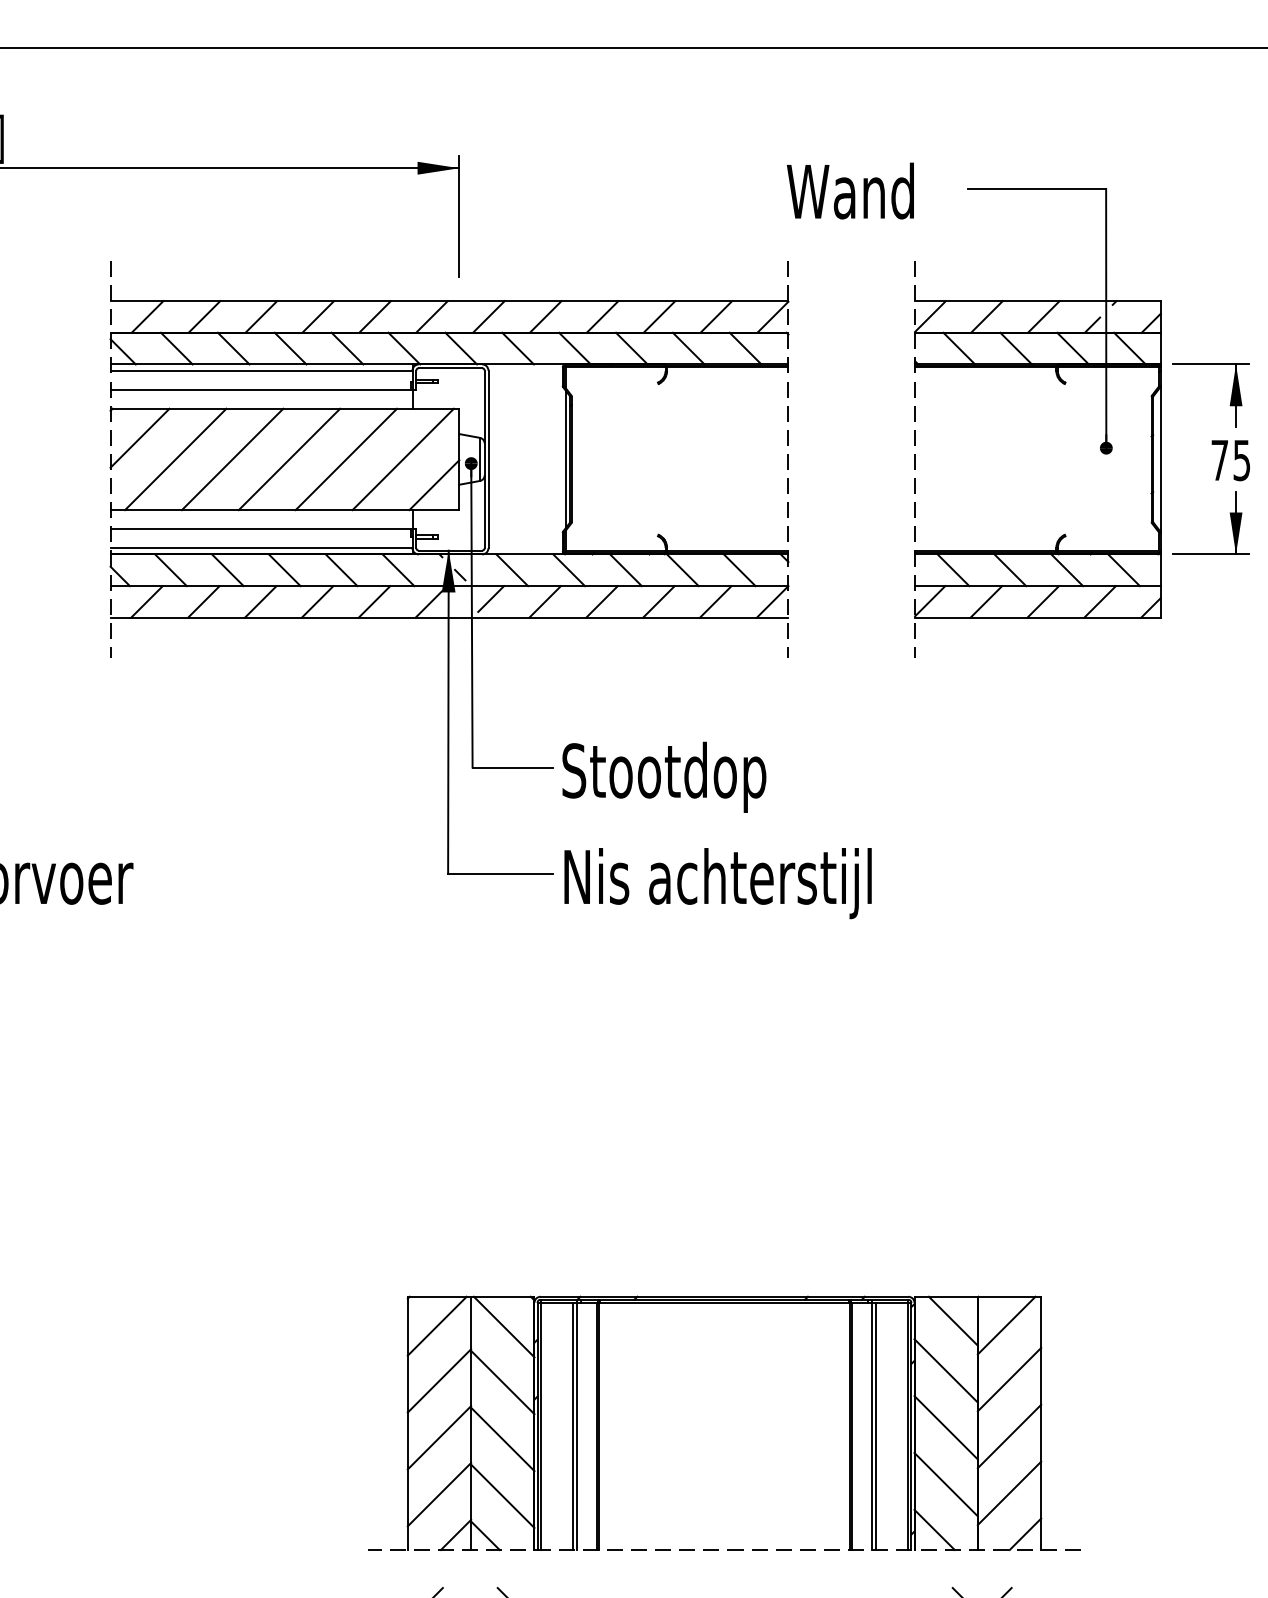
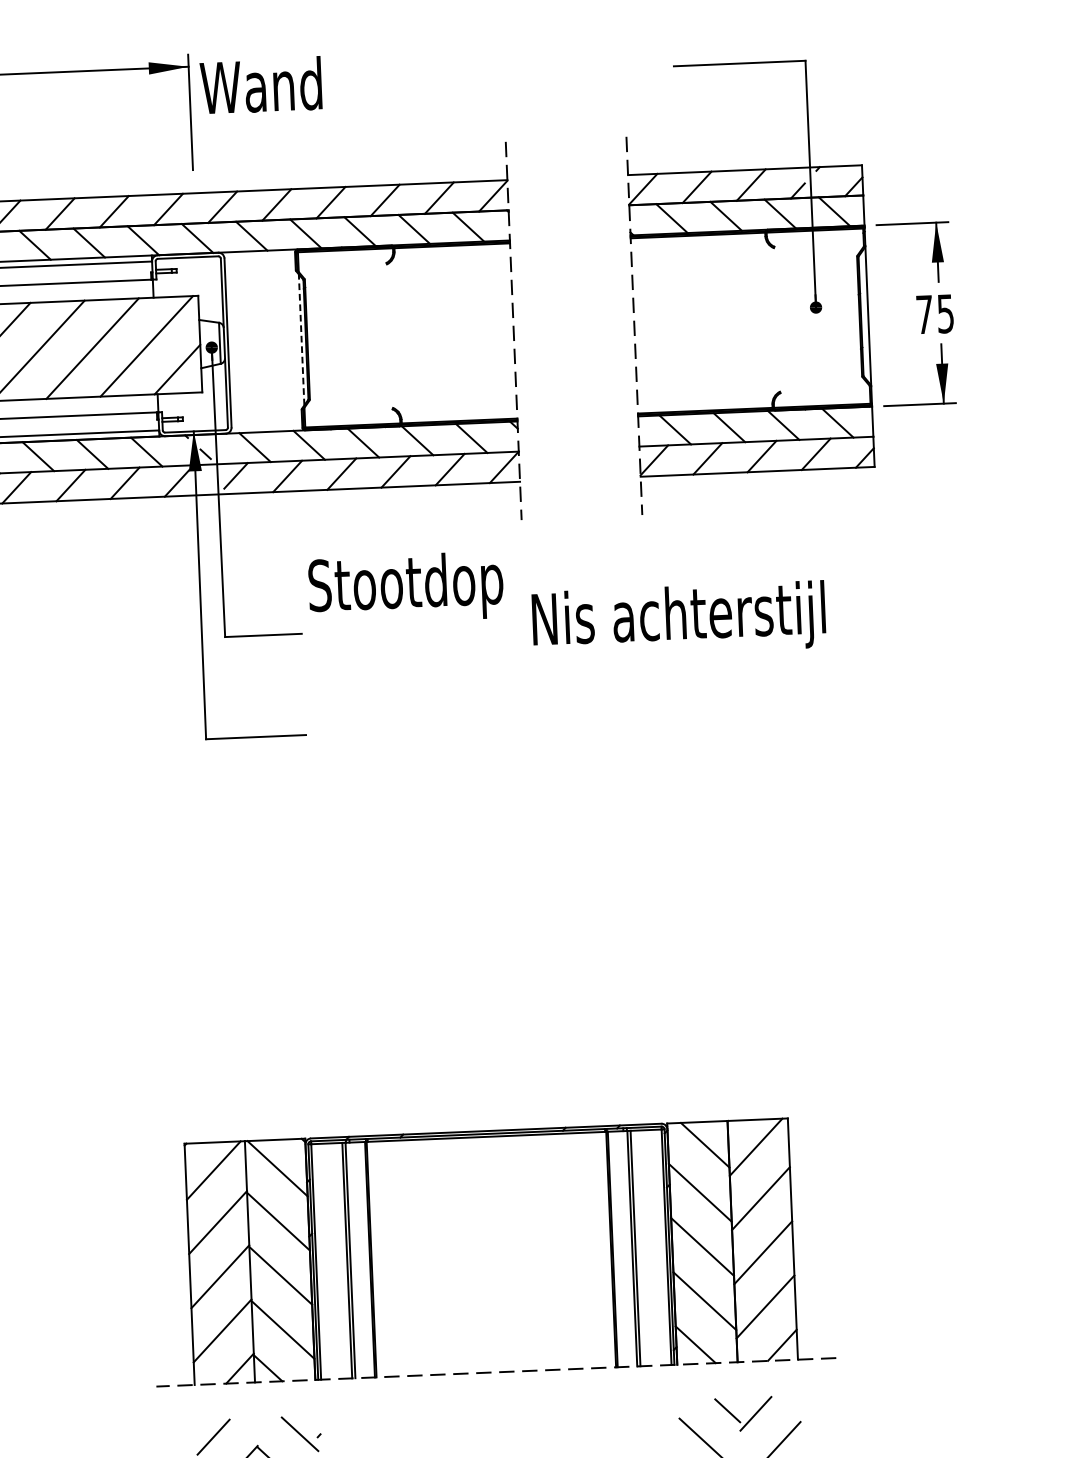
text: (849, 190) -> (260, 85), moved
line: (565, 459) -> (301, 339), solid -> dashed
text: (664, 776) -> (406, 587), moved
text: (717, 883) -> (678, 619), moved

